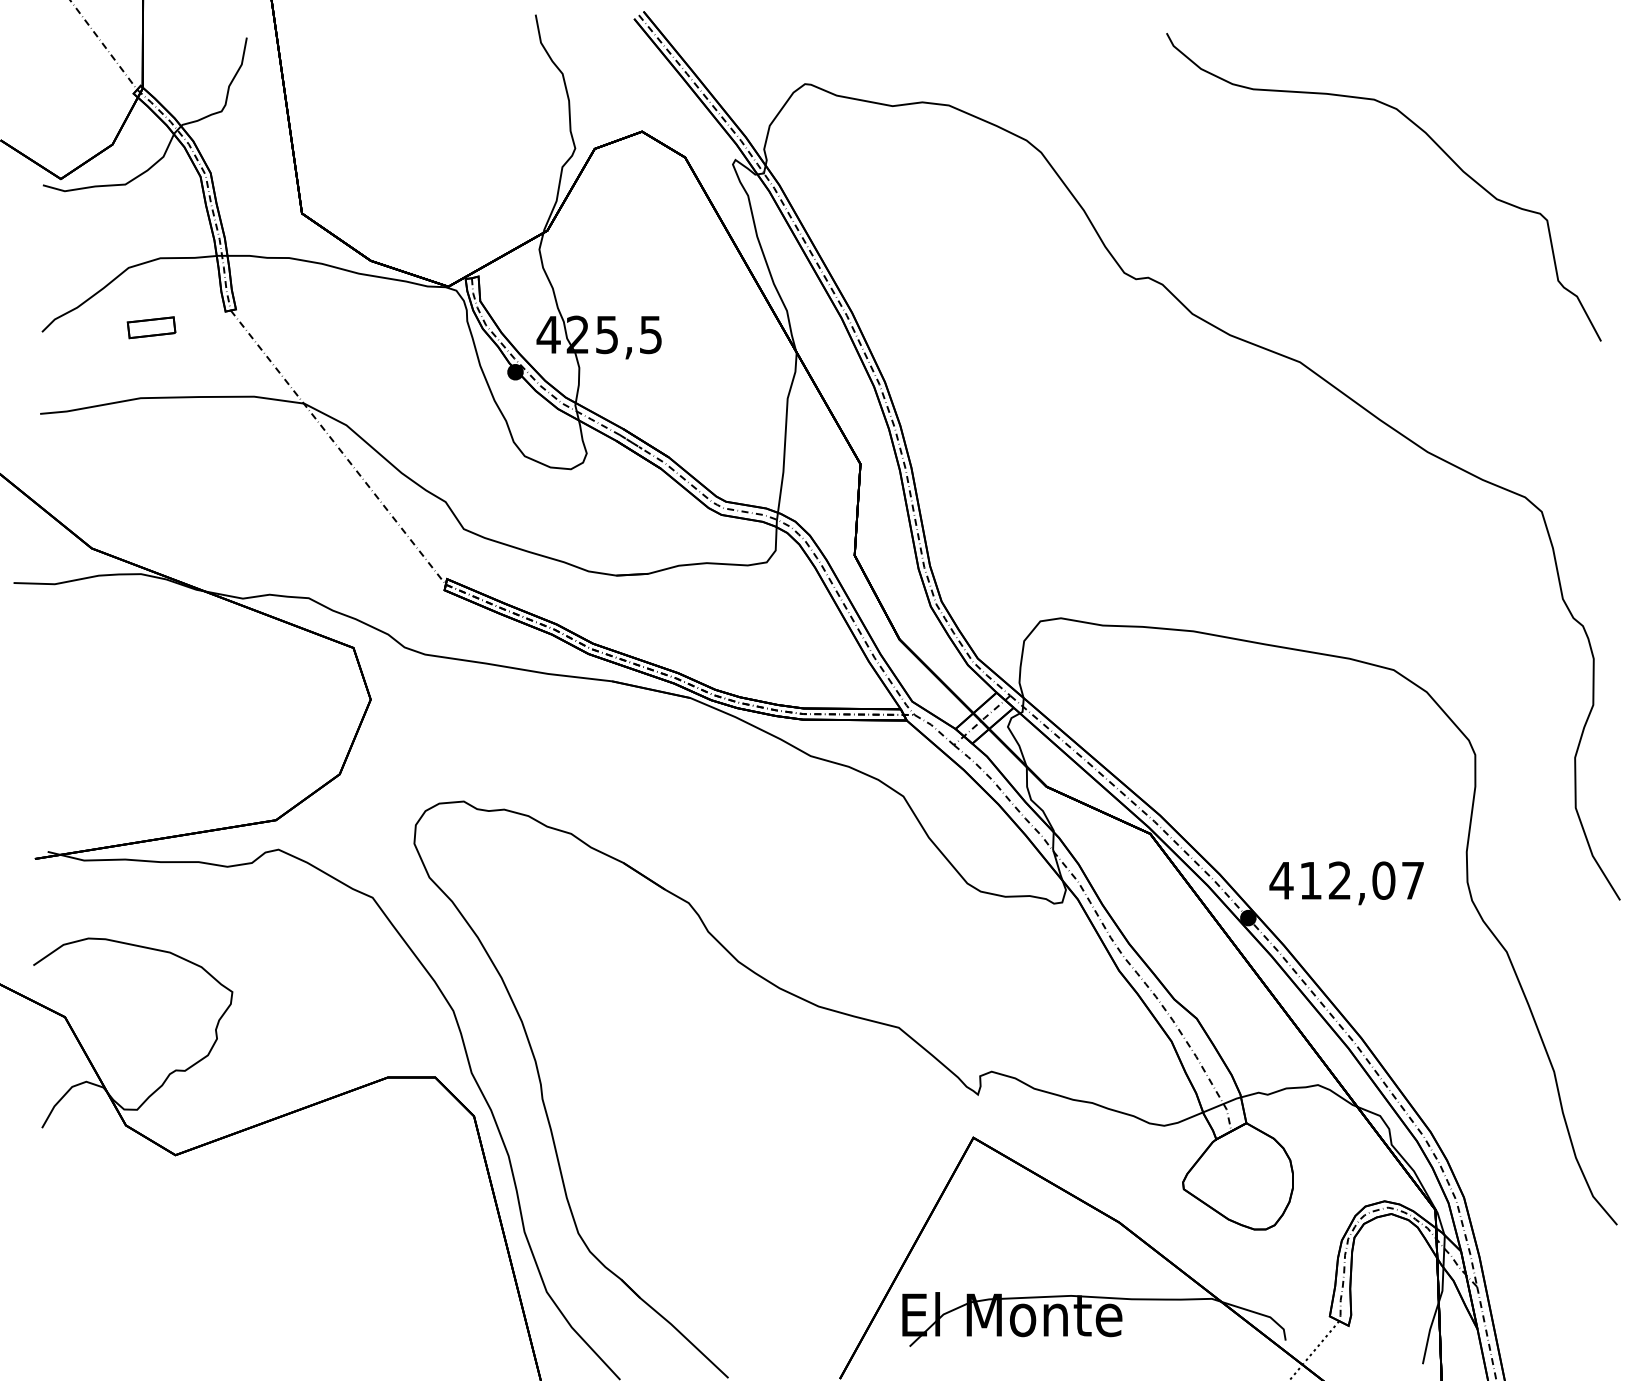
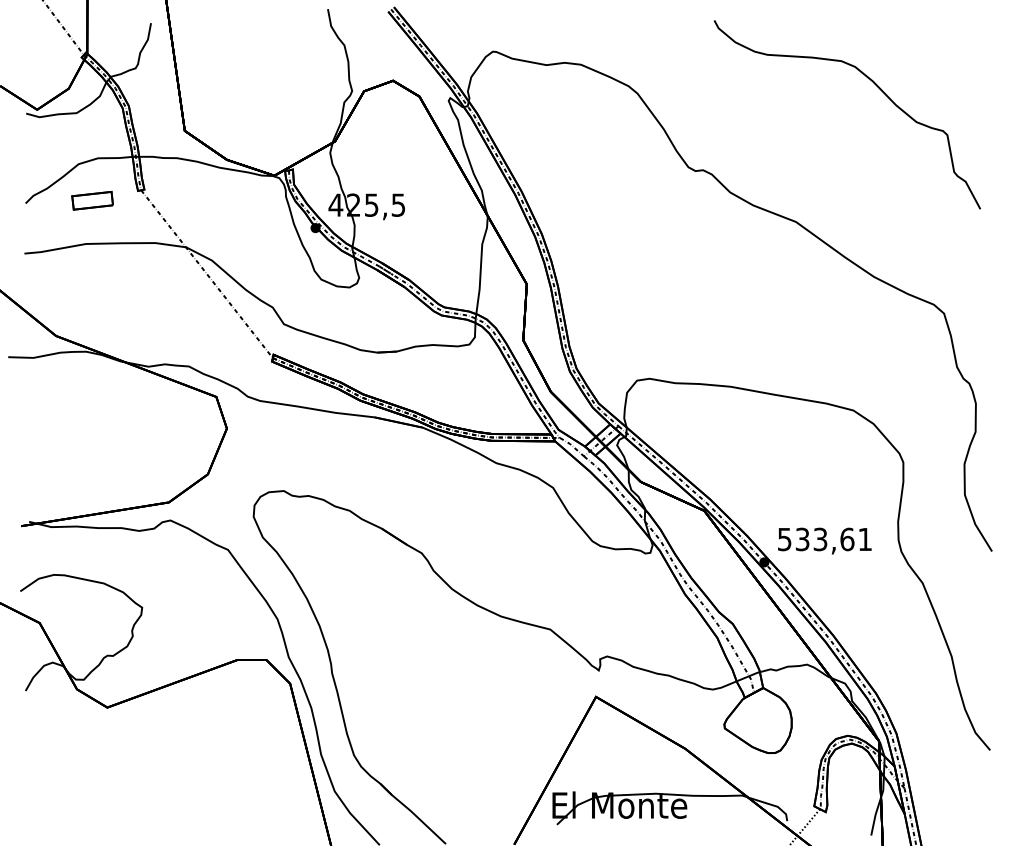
part: (151, 327) -> (92, 200), size x1.4
text: (1346, 880) -> (824, 539), 412,07 -> 533,61

